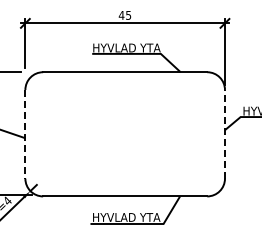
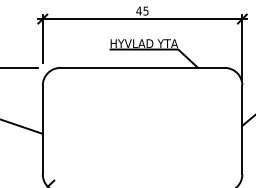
line: (224, 133) -> (241, 129), dashed -> solid
line: (25, 134) -> (42, 130), dashed -> solid

